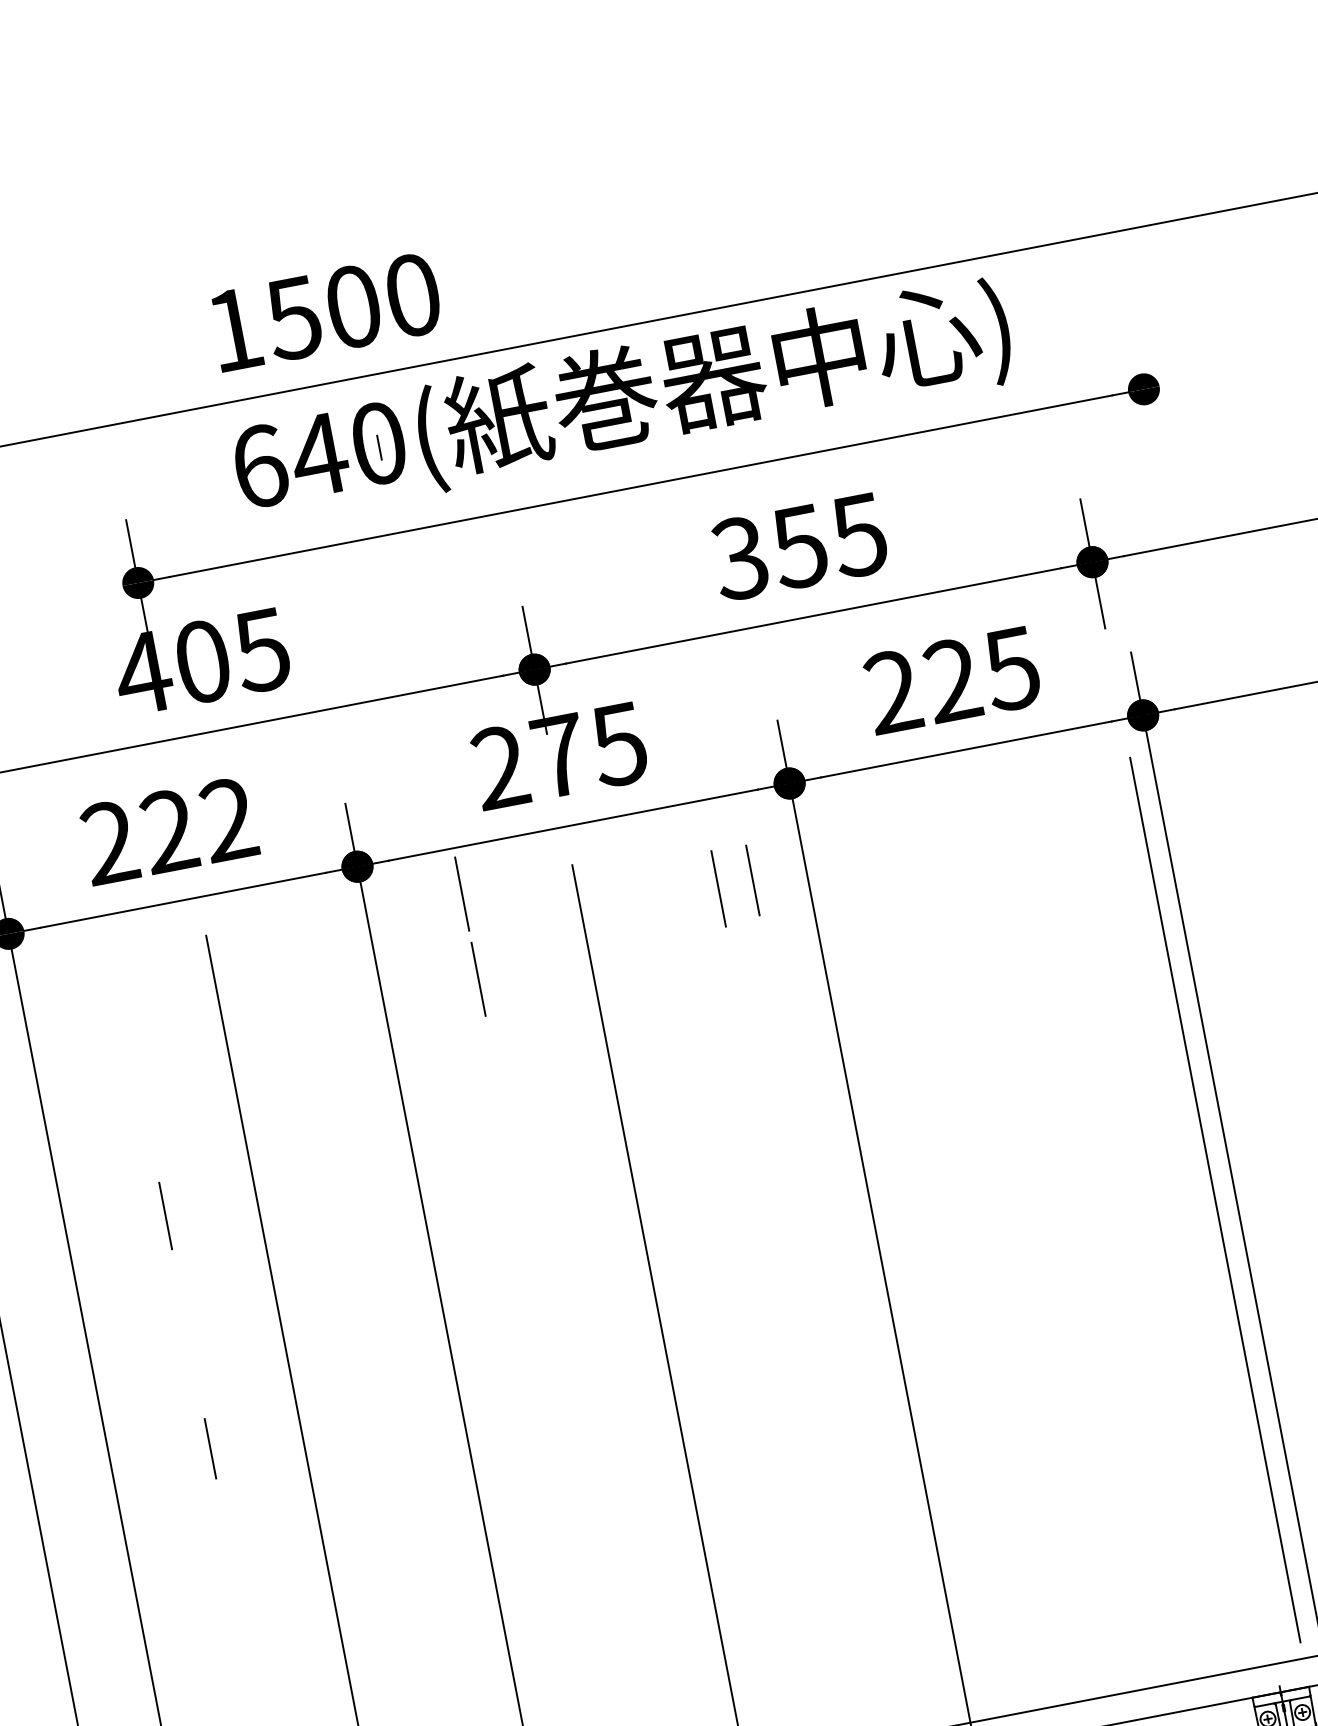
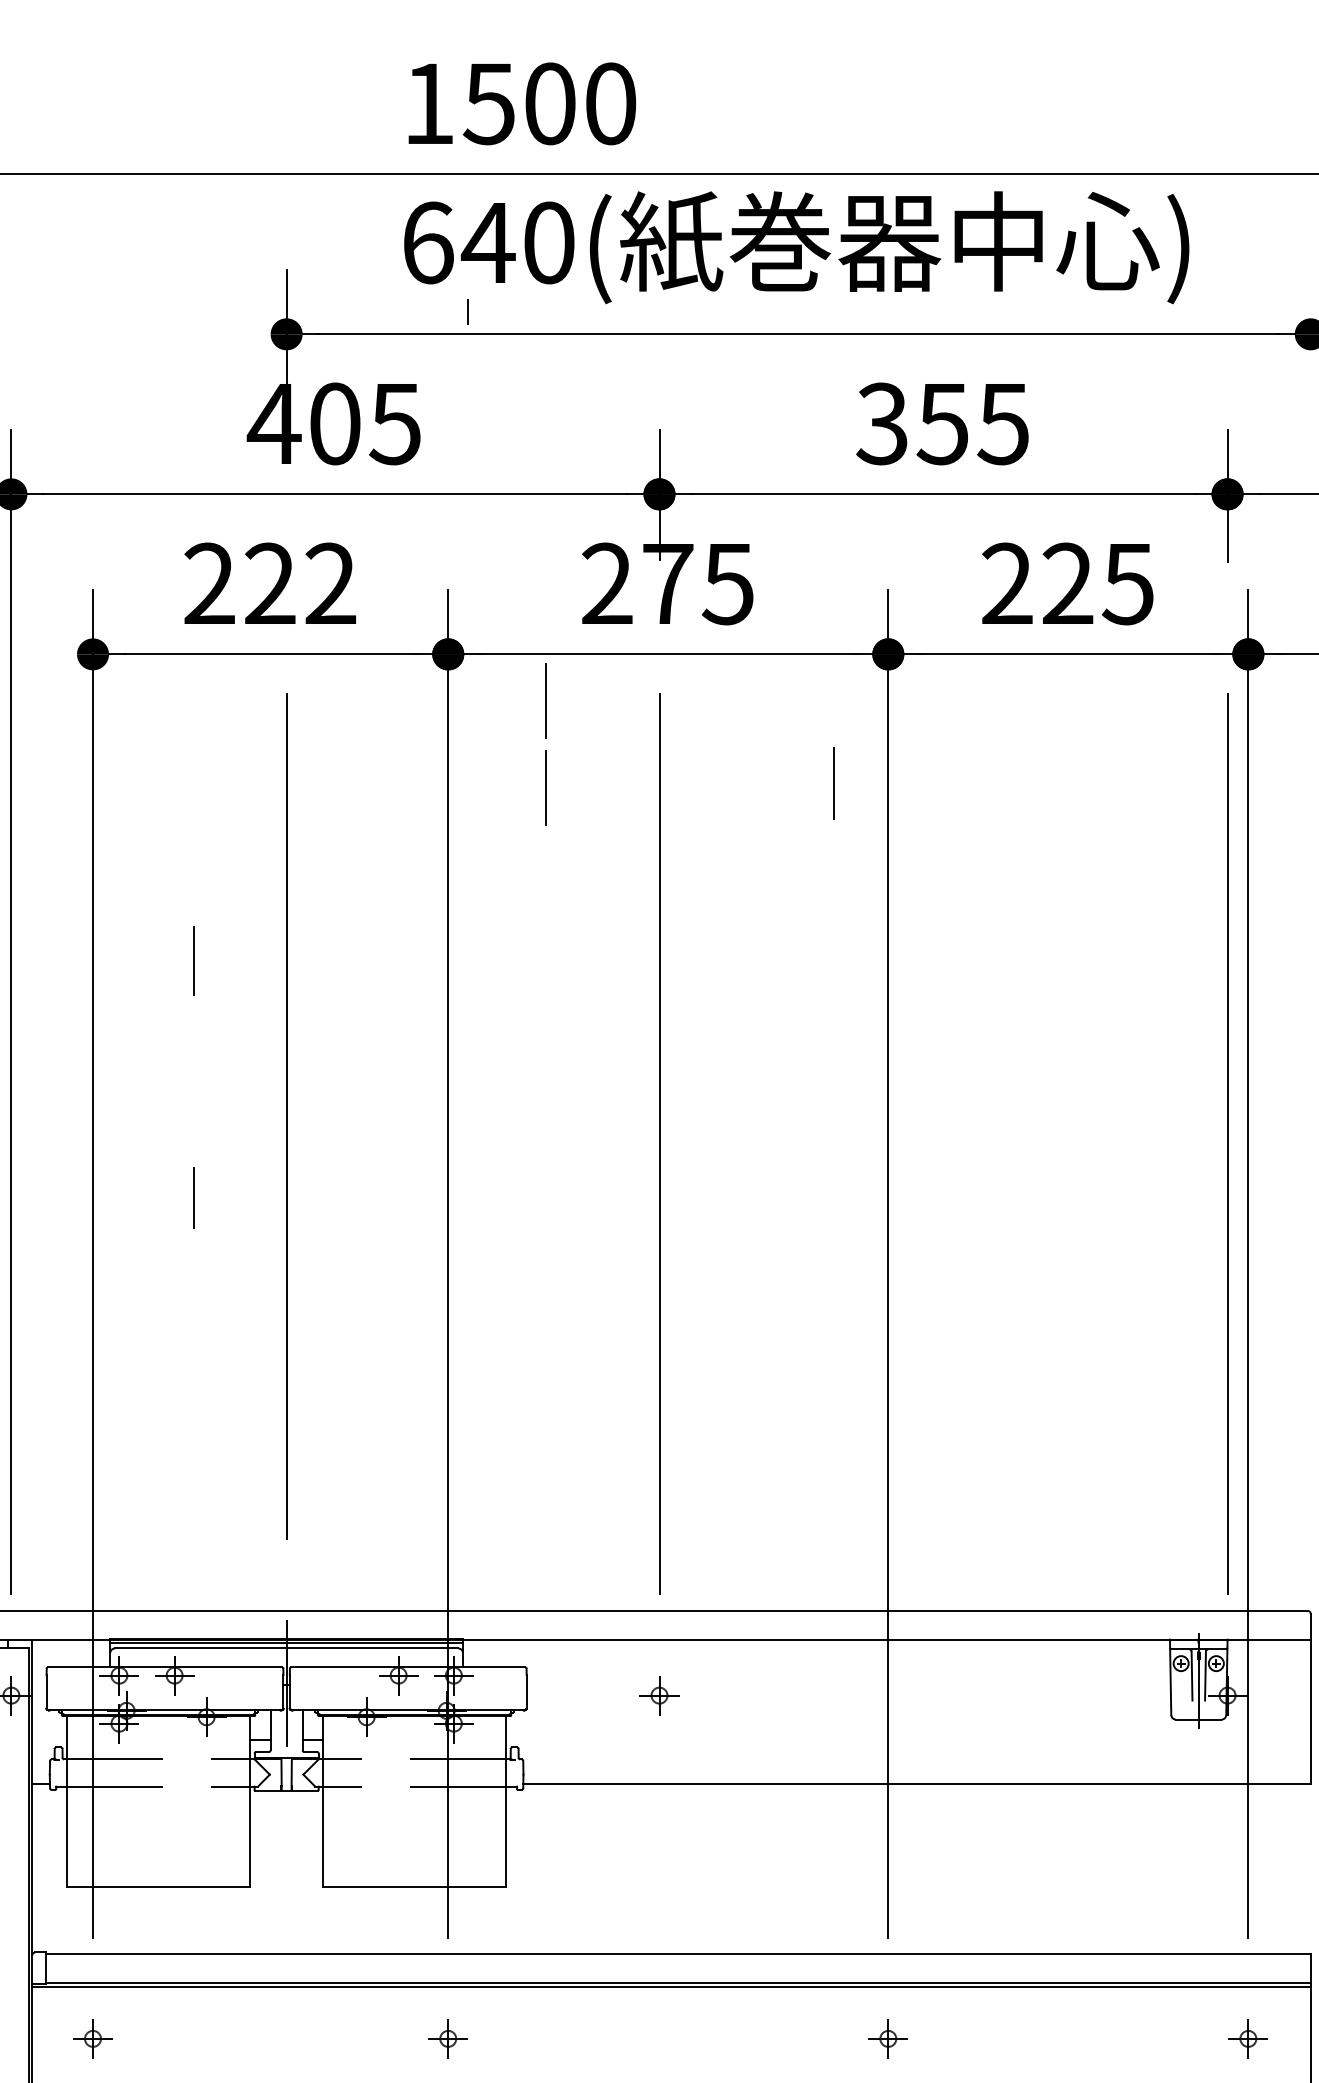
line: (378, 447) -> (467, 311), moved
line: (752, 880) -> (833, 783), moved
line: (718, 888) -> (798, 744), removed

